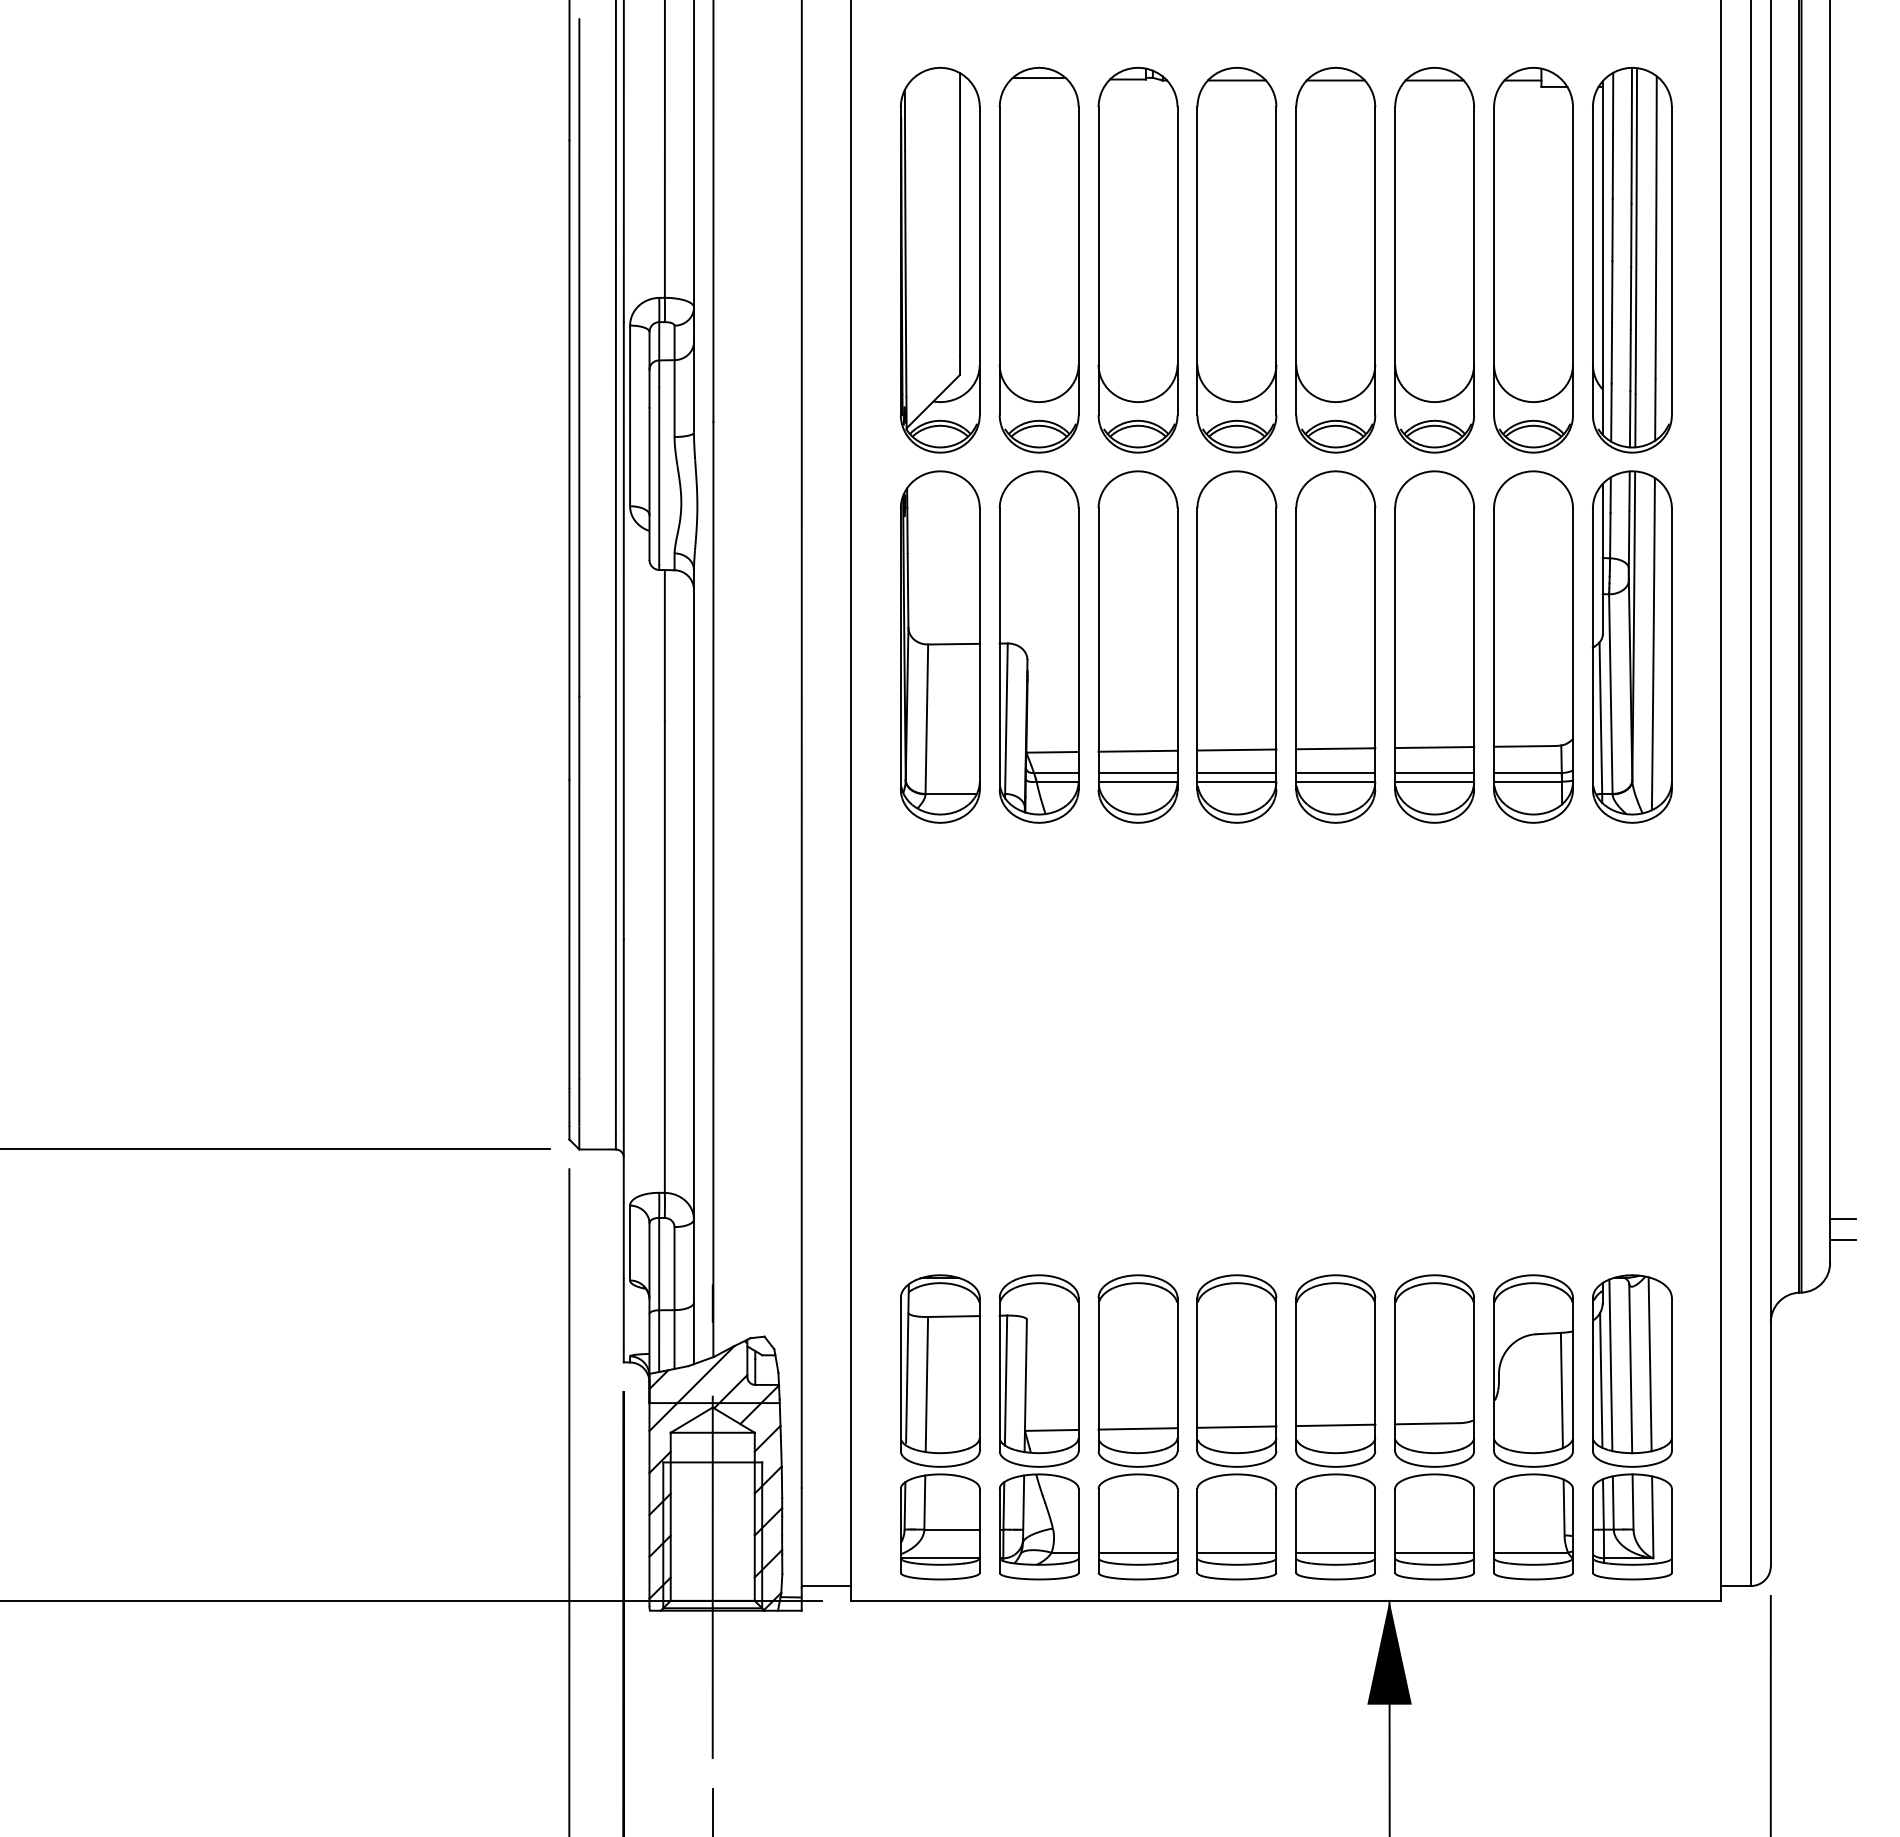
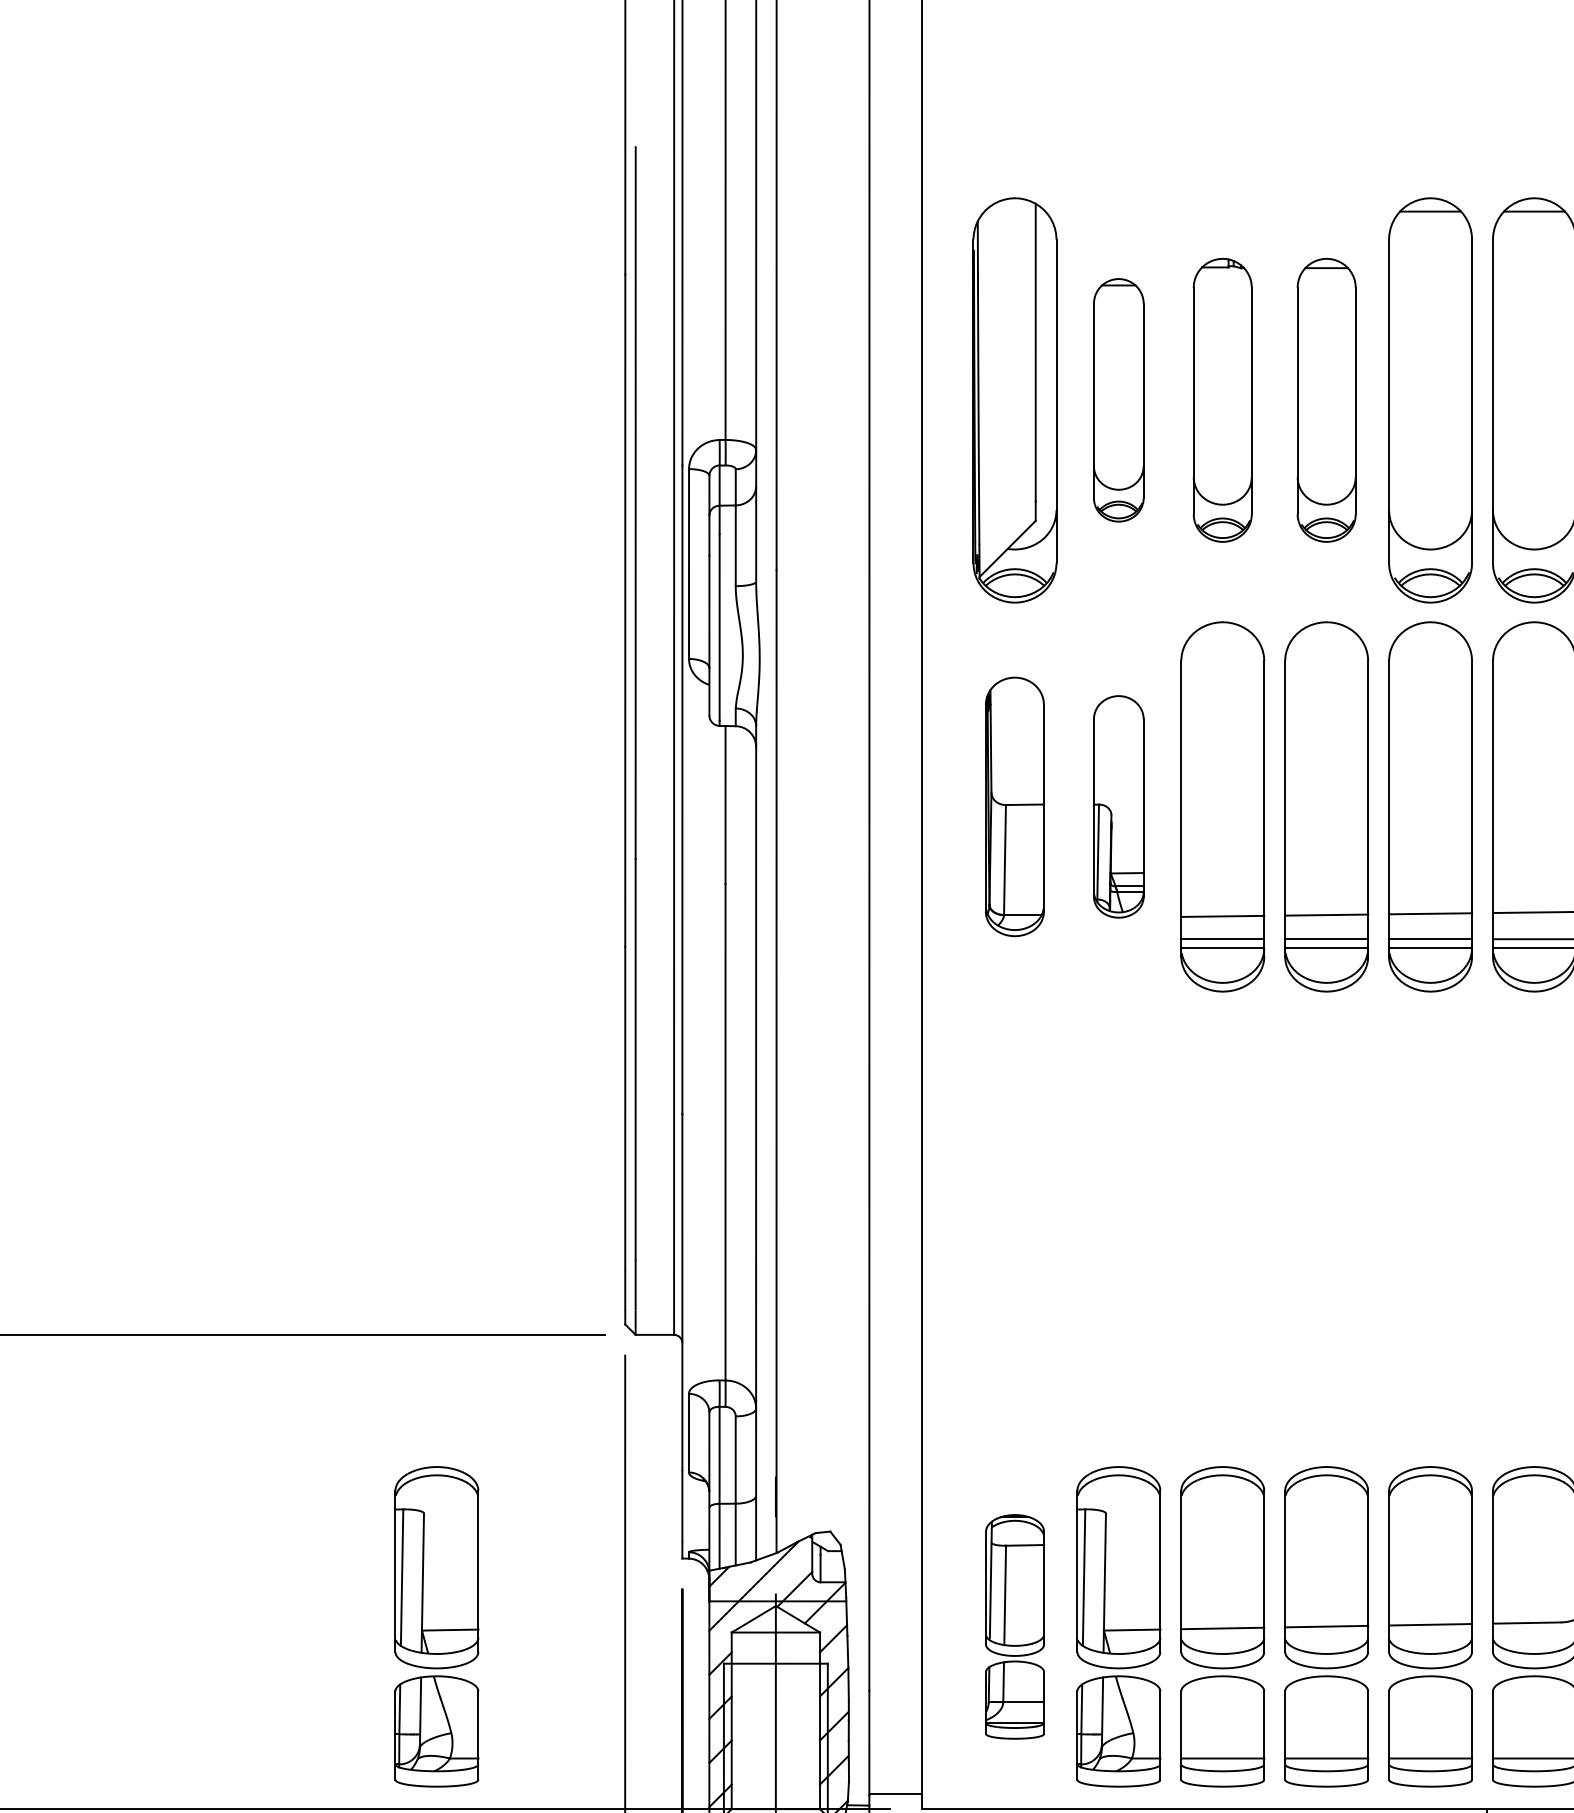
part: (1038, 259) -> (1118, 399), size x0.6
part: (1137, 259) -> (1222, 399), size x0.7
part: (1236, 259) -> (1326, 399), size x0.7
part: (939, 646) -> (1014, 806), size x0.7
part: (1038, 646) -> (1118, 806), size x0.6
part: (389, 1427) -> (436, 1627), added
part: (940, 1427) -> (1015, 1627), size x0.7

